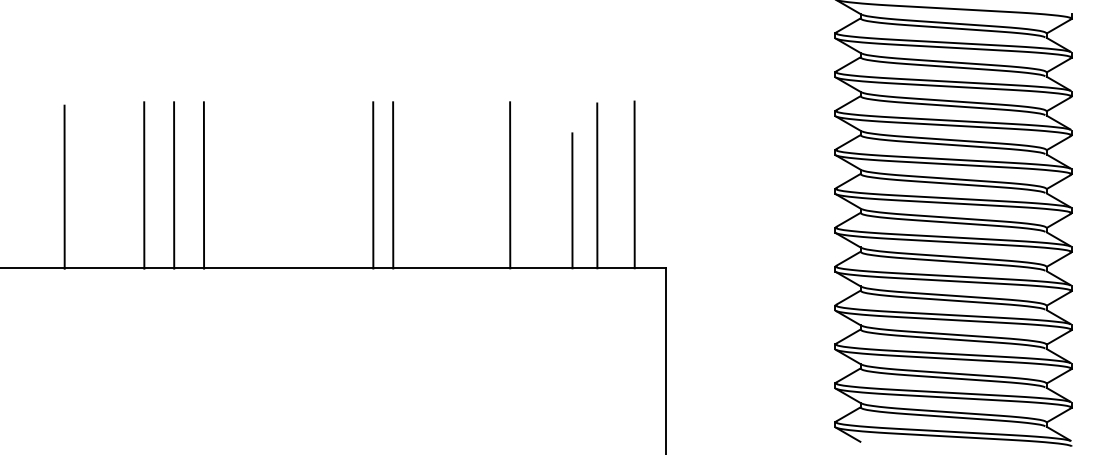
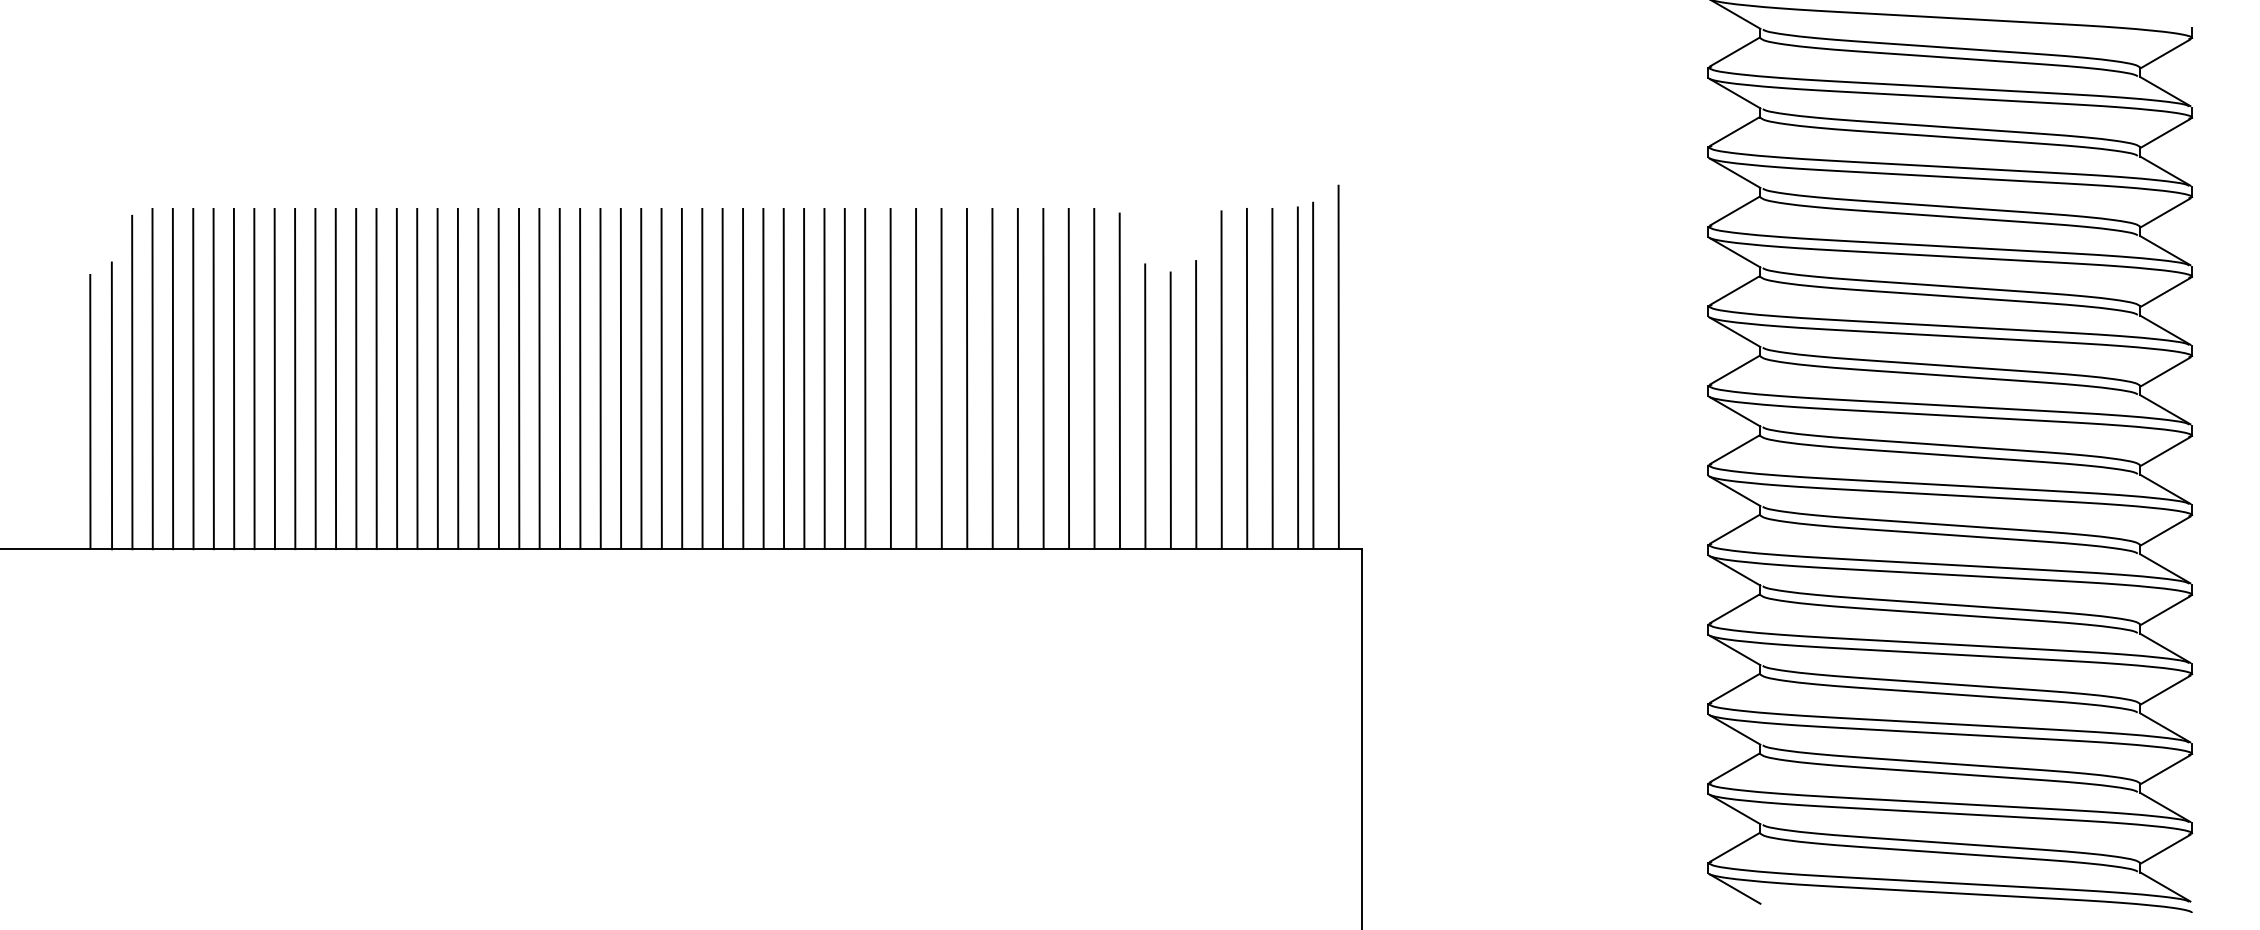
line: (654, 179) -> (1338, 366), added
line: (642, 183) -> (1314, 375), added
line: (74, 185) -> (152, 379), added
line: (84, 185) -> (172, 379), added
line: (94, 185) -> (193, 379), added
line: (104, 185) -> (213, 379), added
line: (114, 185) -> (234, 379), added
line: (124, 185) -> (254, 379), added
line: (134, 185) -> (275, 379), added
line: (154, 185) -> (316, 379), added
line: (164, 185) -> (336, 379), added
line: (184, 185) -> (377, 379), added
line: (193, 185) -> (395, 379), added
line: (213, 185) -> (436, 379), added
line: (223, 185) -> (457, 379), added
line: (233, 185) -> (477, 379), added
line: (243, 185) -> (498, 379), added
line: (253, 185) -> (518, 379), added
line: (263, 185) -> (538, 379), added
line: (273, 185) -> (559, 379), added
line: (283, 185) -> (579, 379), added
line: (293, 185) -> (600, 379), added
line: (303, 185) -> (620, 379), added
line: (313, 185) -> (641, 379), added
line: (323, 185) -> (661, 379), added
line: (333, 185) -> (682, 379), added
line: (343, 185) -> (702, 379), added
line: (353, 185) -> (723, 379), added
line: (363, 185) -> (743, 379), added
line: (383, 185) -> (784, 379), added
line: (403, 185) -> (825, 379), added
line: (413, 185) -> (845, 379), added
line: (423, 185) -> (866, 379), added
line: (435, 185) -> (890, 379), added
line: (447, 185) -> (915, 379), added
line: (460, 185) -> (941, 379), added
line: (472, 185) -> (966, 379), added
line: (485, 185) -> (992, 379), added
line: (497, 185) -> (1017, 379), added
line: (522, 185) -> (1068, 379), added
line: (535, 185) -> (1095, 379), added
line: (609, 185) -> (1246, 379), added
line: (622, 185) -> (1273, 379), added
line: (547, 186) -> (1119, 381), added
line: (584, 197) -> (1195, 403), added
line: (54, 198) -> (111, 405), added
line: (559, 198) -> (1144, 405), added
line: (44, 201) -> (91, 411), added

